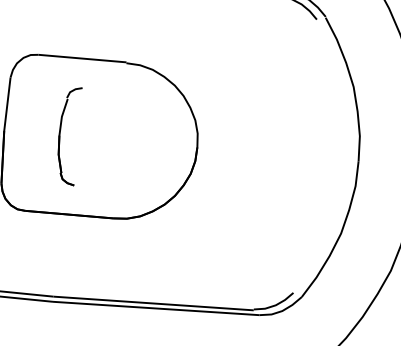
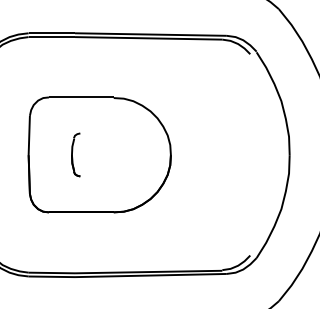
part: (67, 135) -> (75, 154), size x0.6

